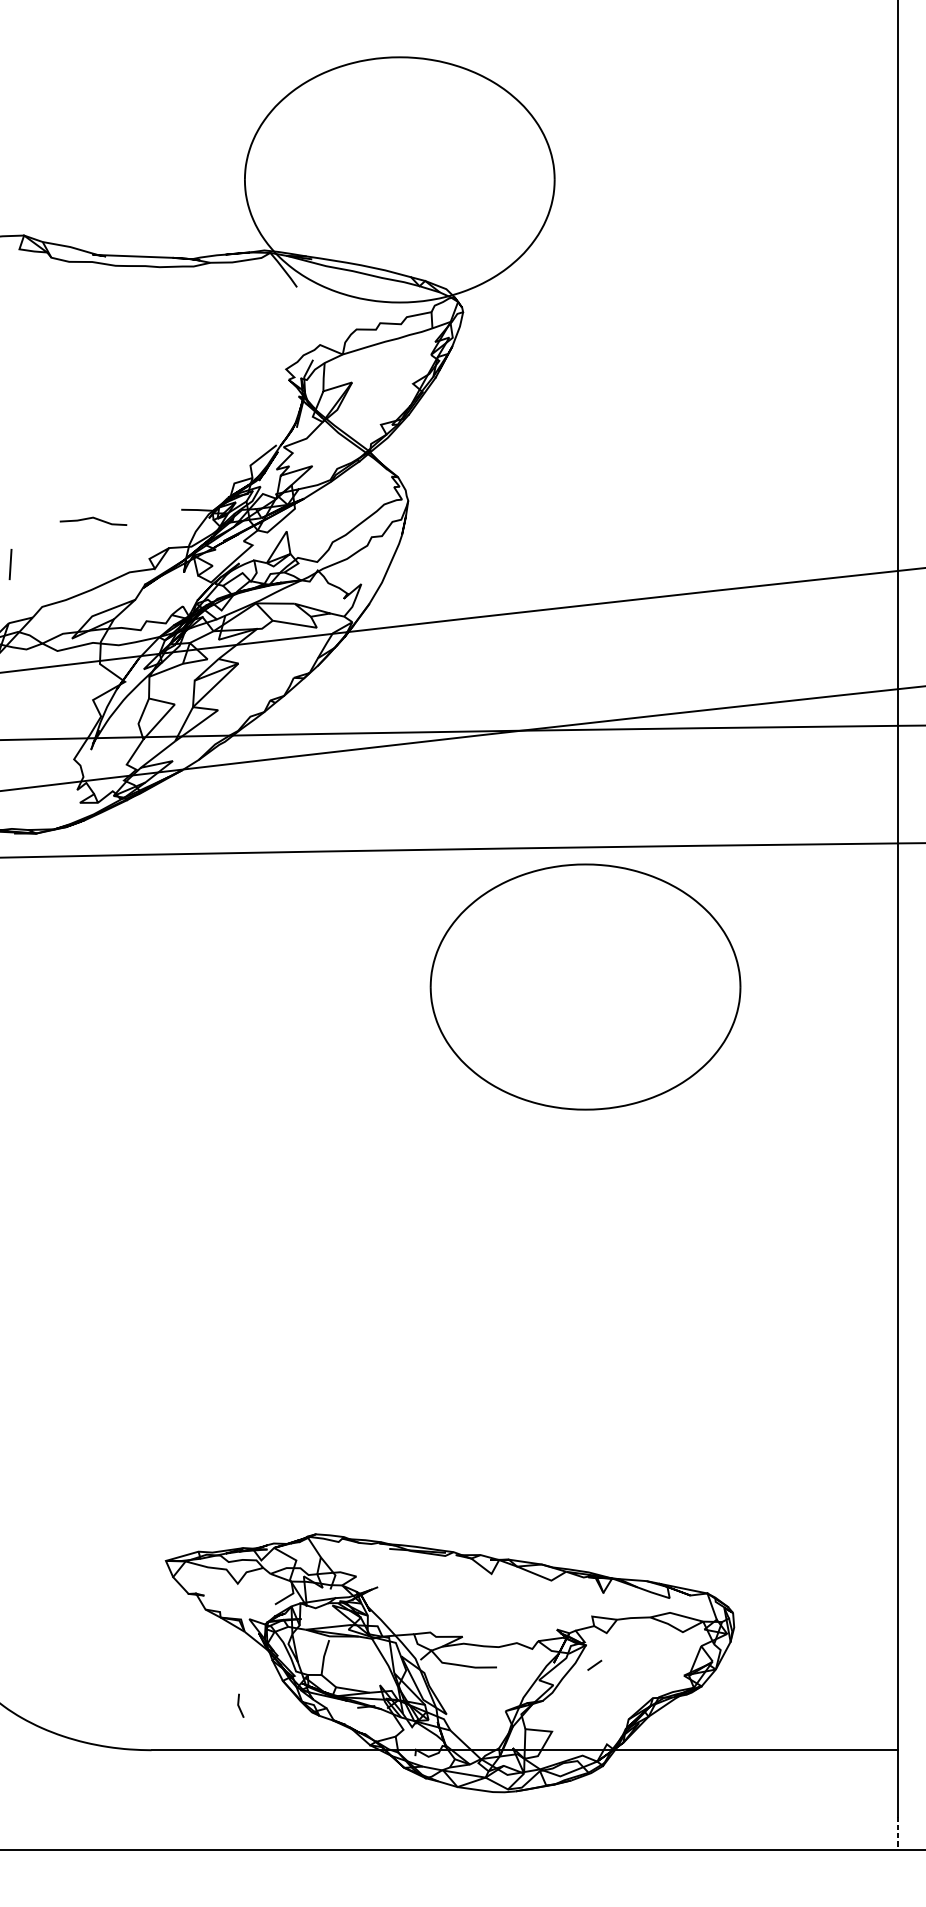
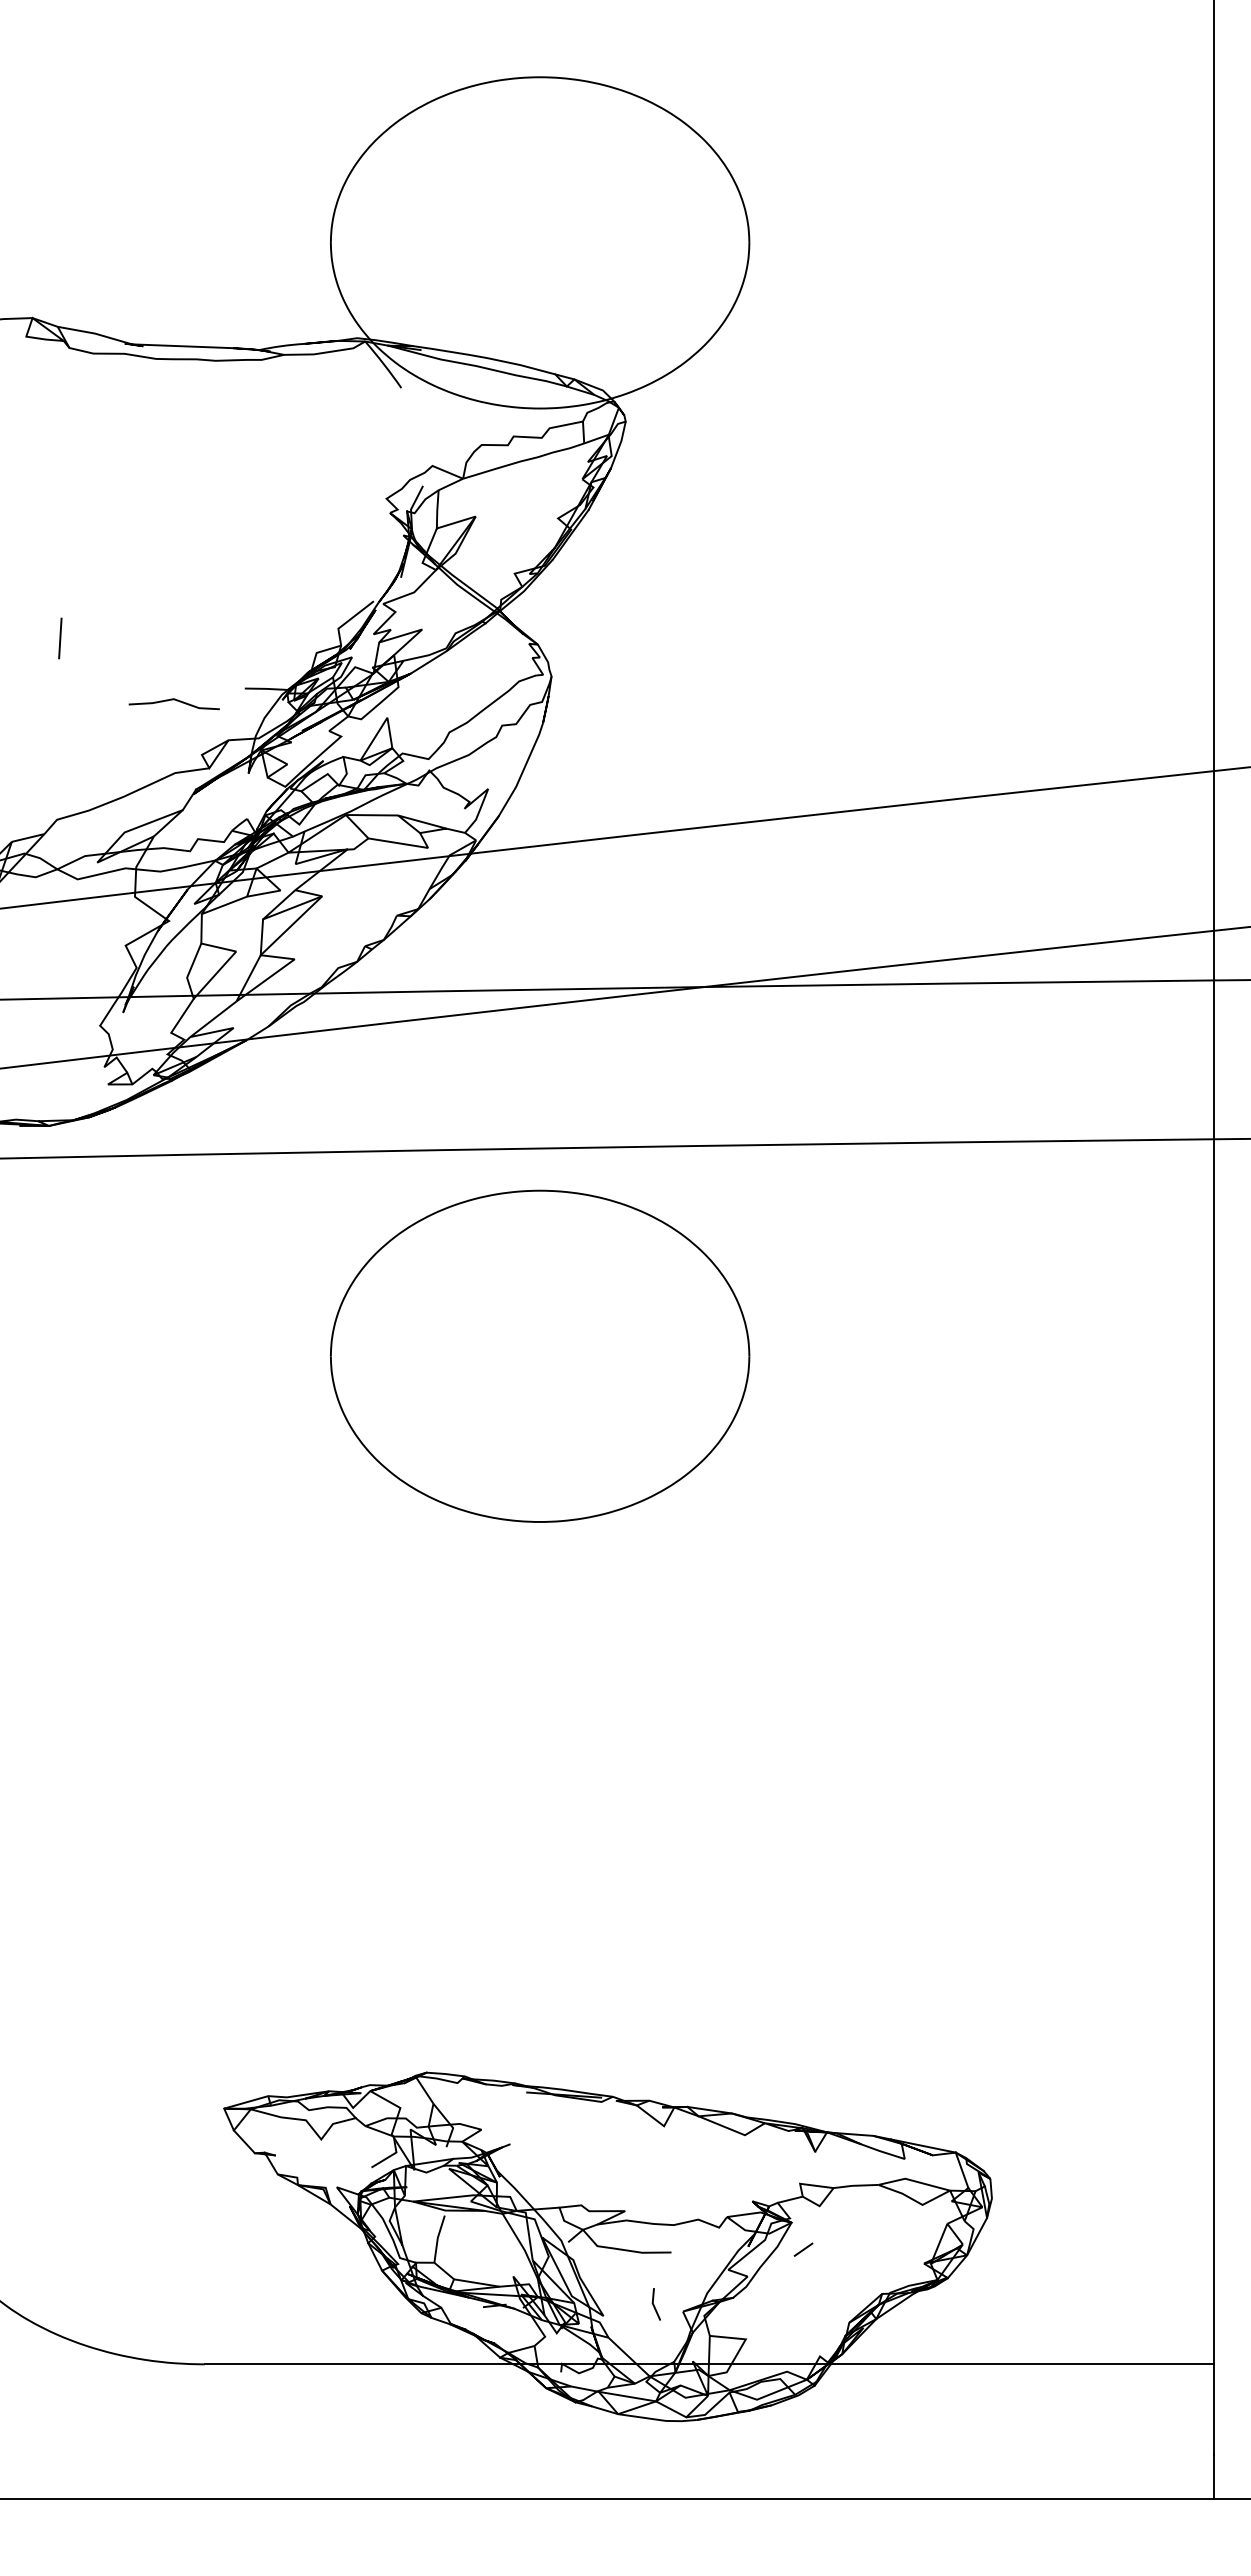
line: (92, 518) -> (173, 700), moved
line: (10, 564) -> (60, 638), moved
part: (585, 986) -> (540, 1355), moved
line: (239, 1705) -> (654, 2304), moved
line: (898, 1833) -> (1213, 2477), dashed -> solid

